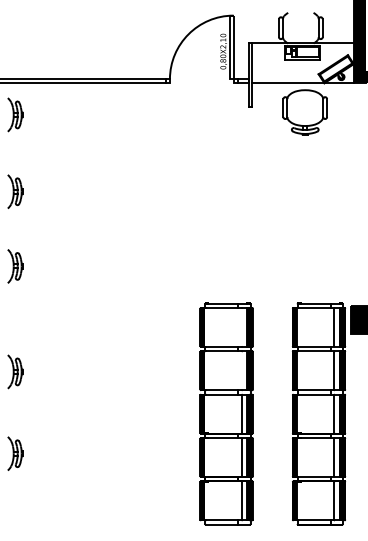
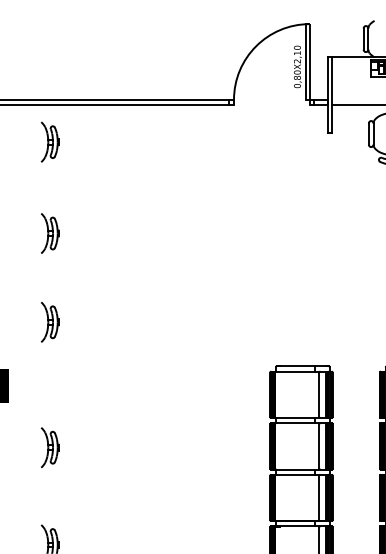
line: (241, 327) -> (319, 394), added
line: (241, 370) -> (319, 446), added

